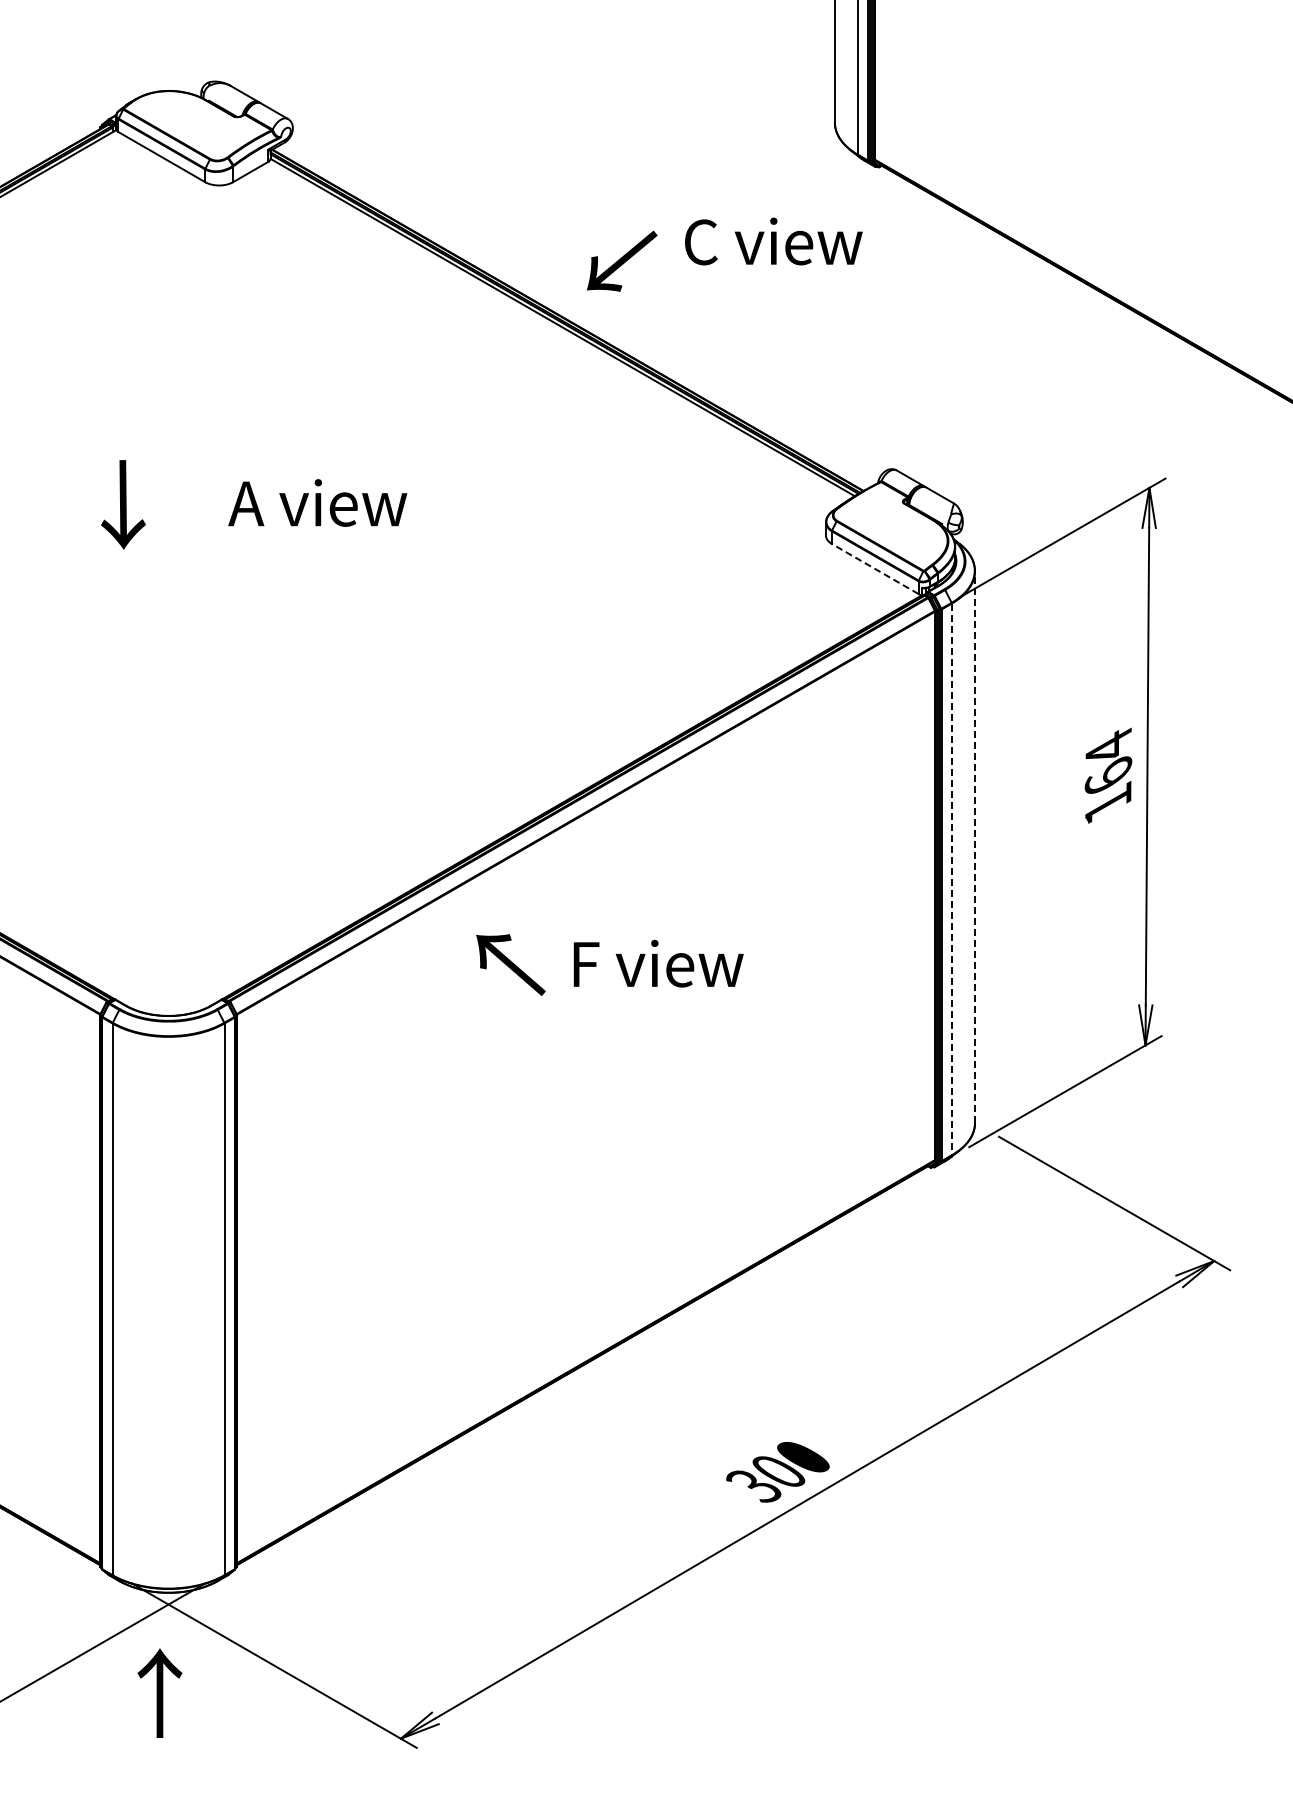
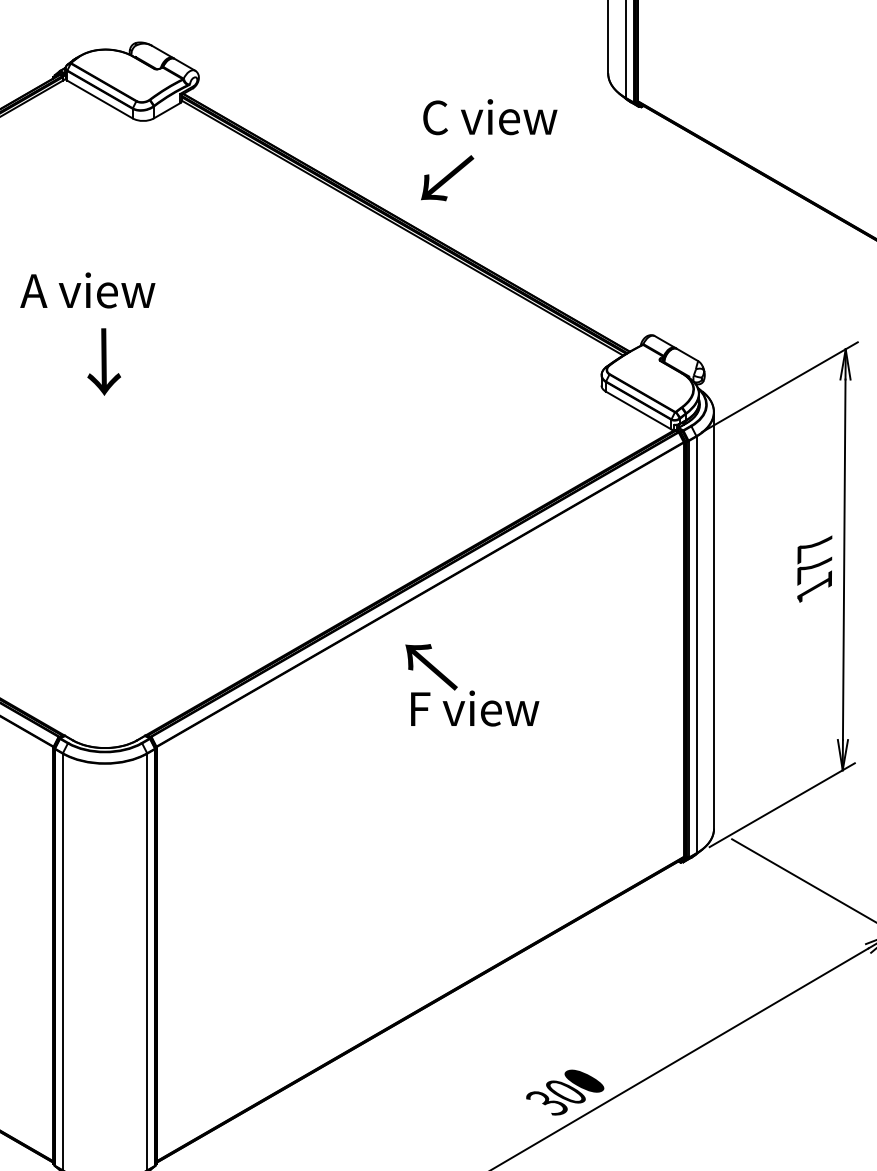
text: (773, 241) -> (490, 117), moved
text: (317, 502) -> (87, 290), moved
text: (123, 504) -> (104, 361), moved
line: (874, 568) -> (638, 410), dashed -> solid
text: (1108, 763) -> (814, 557), 164 -> 177
line: (975, 847) -> (714, 620), dashed -> solid
line: (951, 879) -> (696, 644), dashed -> solid
text: (510, 964) -> (431, 666), moved

